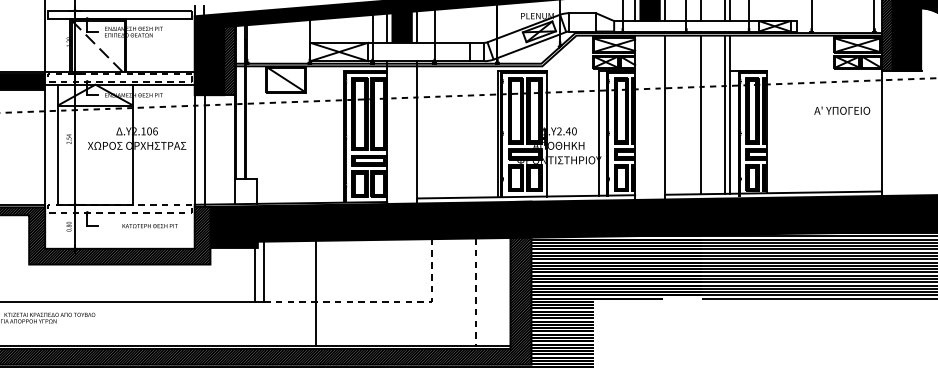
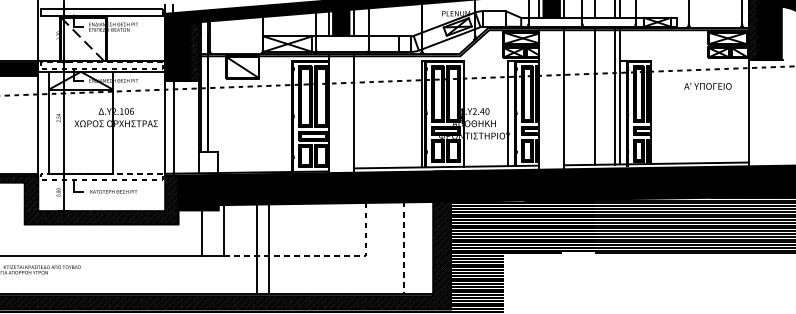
text: (842, 110) -> (708, 86), moved
text: (149, 226) -> (113, 192), moved
line: (254, 274) -> (201, 232), moved
line: (303, 293) -> (257, 249), added

